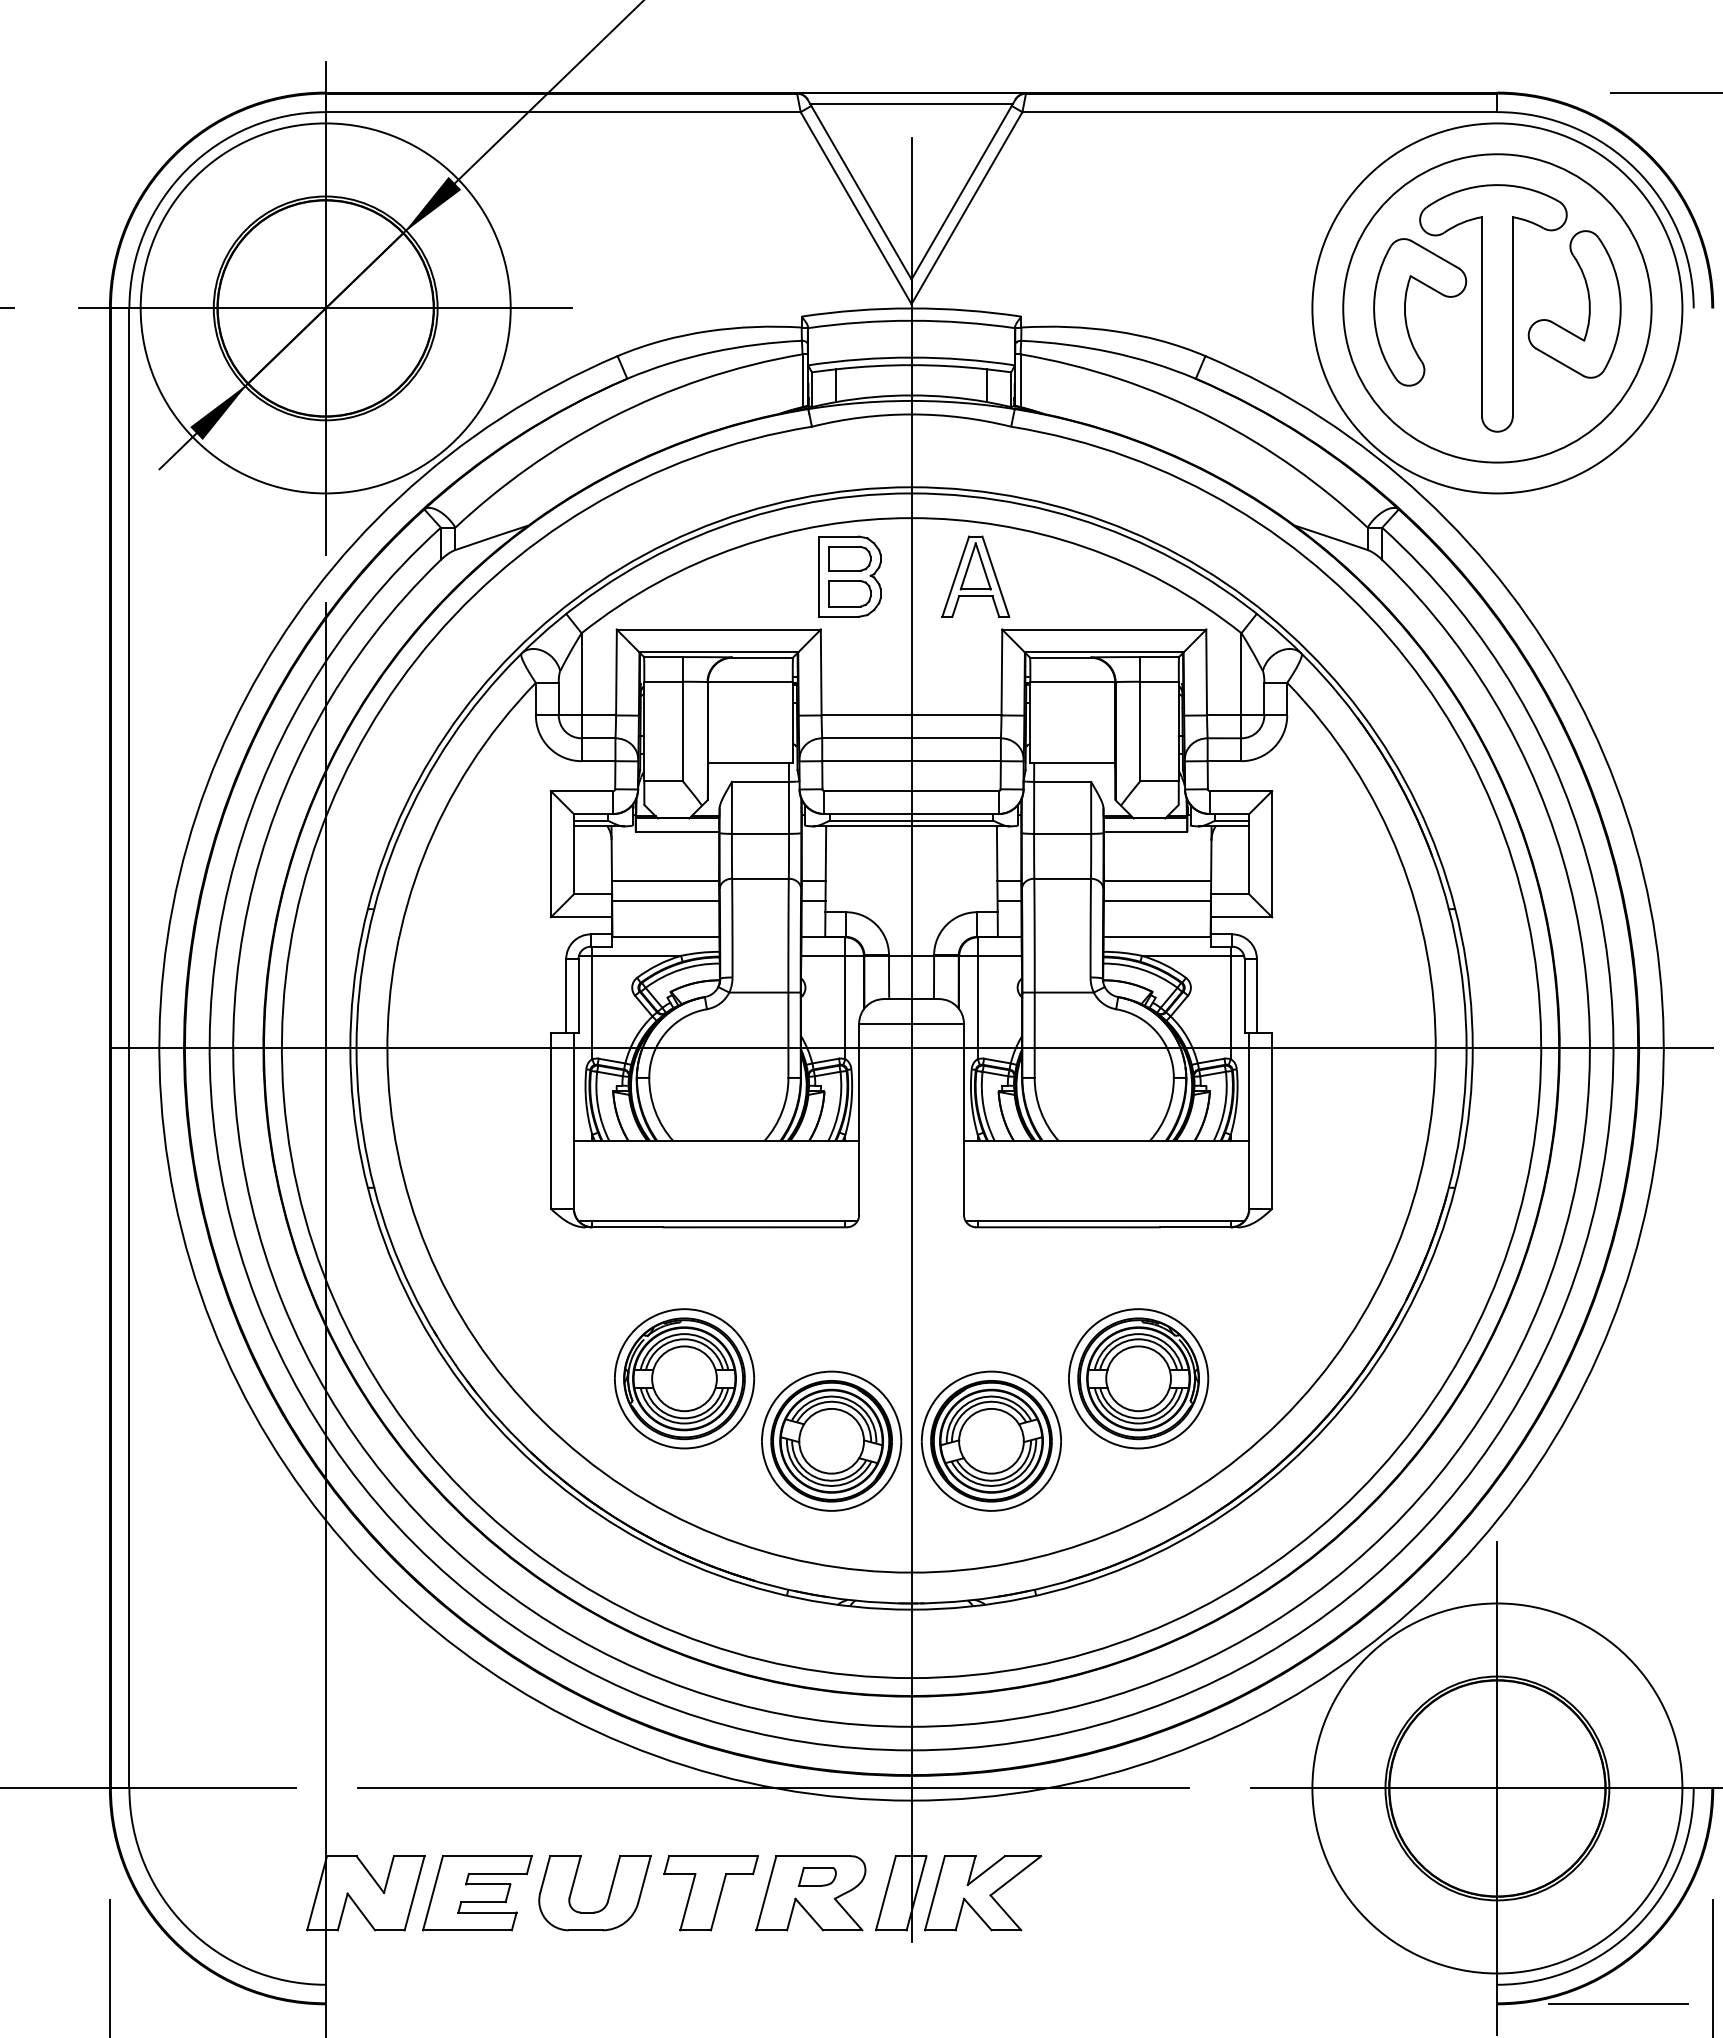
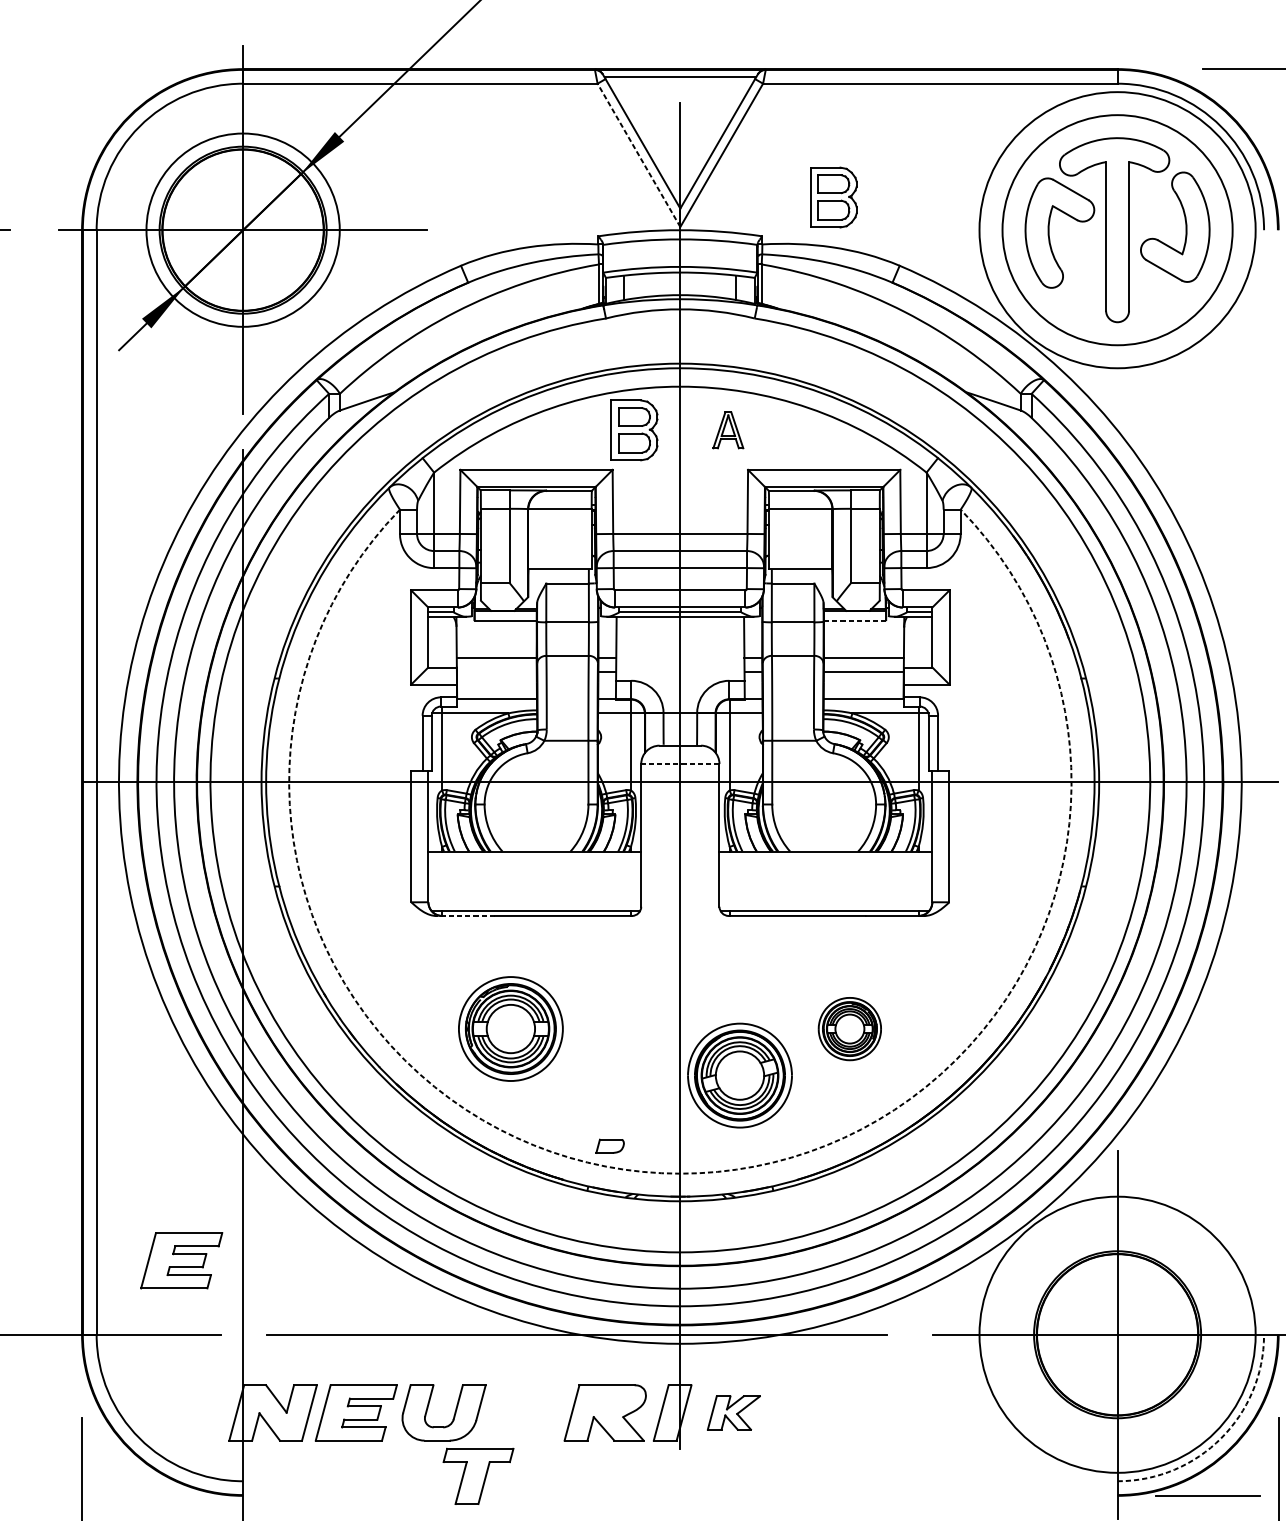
line: (856, 208) -> (639, 155), solid -> dashed
part: (1116, 264) -> (833, 197), added
circle: (325, 308) -> (242, 230), size x0.7
part: (975, 576) -> (728, 430), size x0.6
line: (1145, 832) -> (854, 621), solid -> dashed
line: (665, 900) -> (496, 672), removed
line: (911, 1023) -> (680, 763), solid -> dashed
line: (624, 1227) -> (466, 916), solid -> dashed
part: (1138, 1378) -> (849, 1028), size x0.6
part: (831, 1440) -> (620, 1075), removed
arc: (911, 1572) -> (680, 1173), solid -> dashed
part: (243, 1689) -> (181, 1260), added
part: (817, 1876) -> (610, 1145), moved
part: (710, 1893) -> (478, 1476), moved
part: (983, 1893) -> (734, 1413), size x0.6
arc: (1636, 1927) -> (1221, 1438), solid -> dashed

